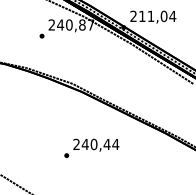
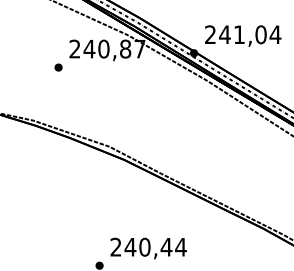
text: (141, 15) -> (223, 33), 211,04 -> 241,04

